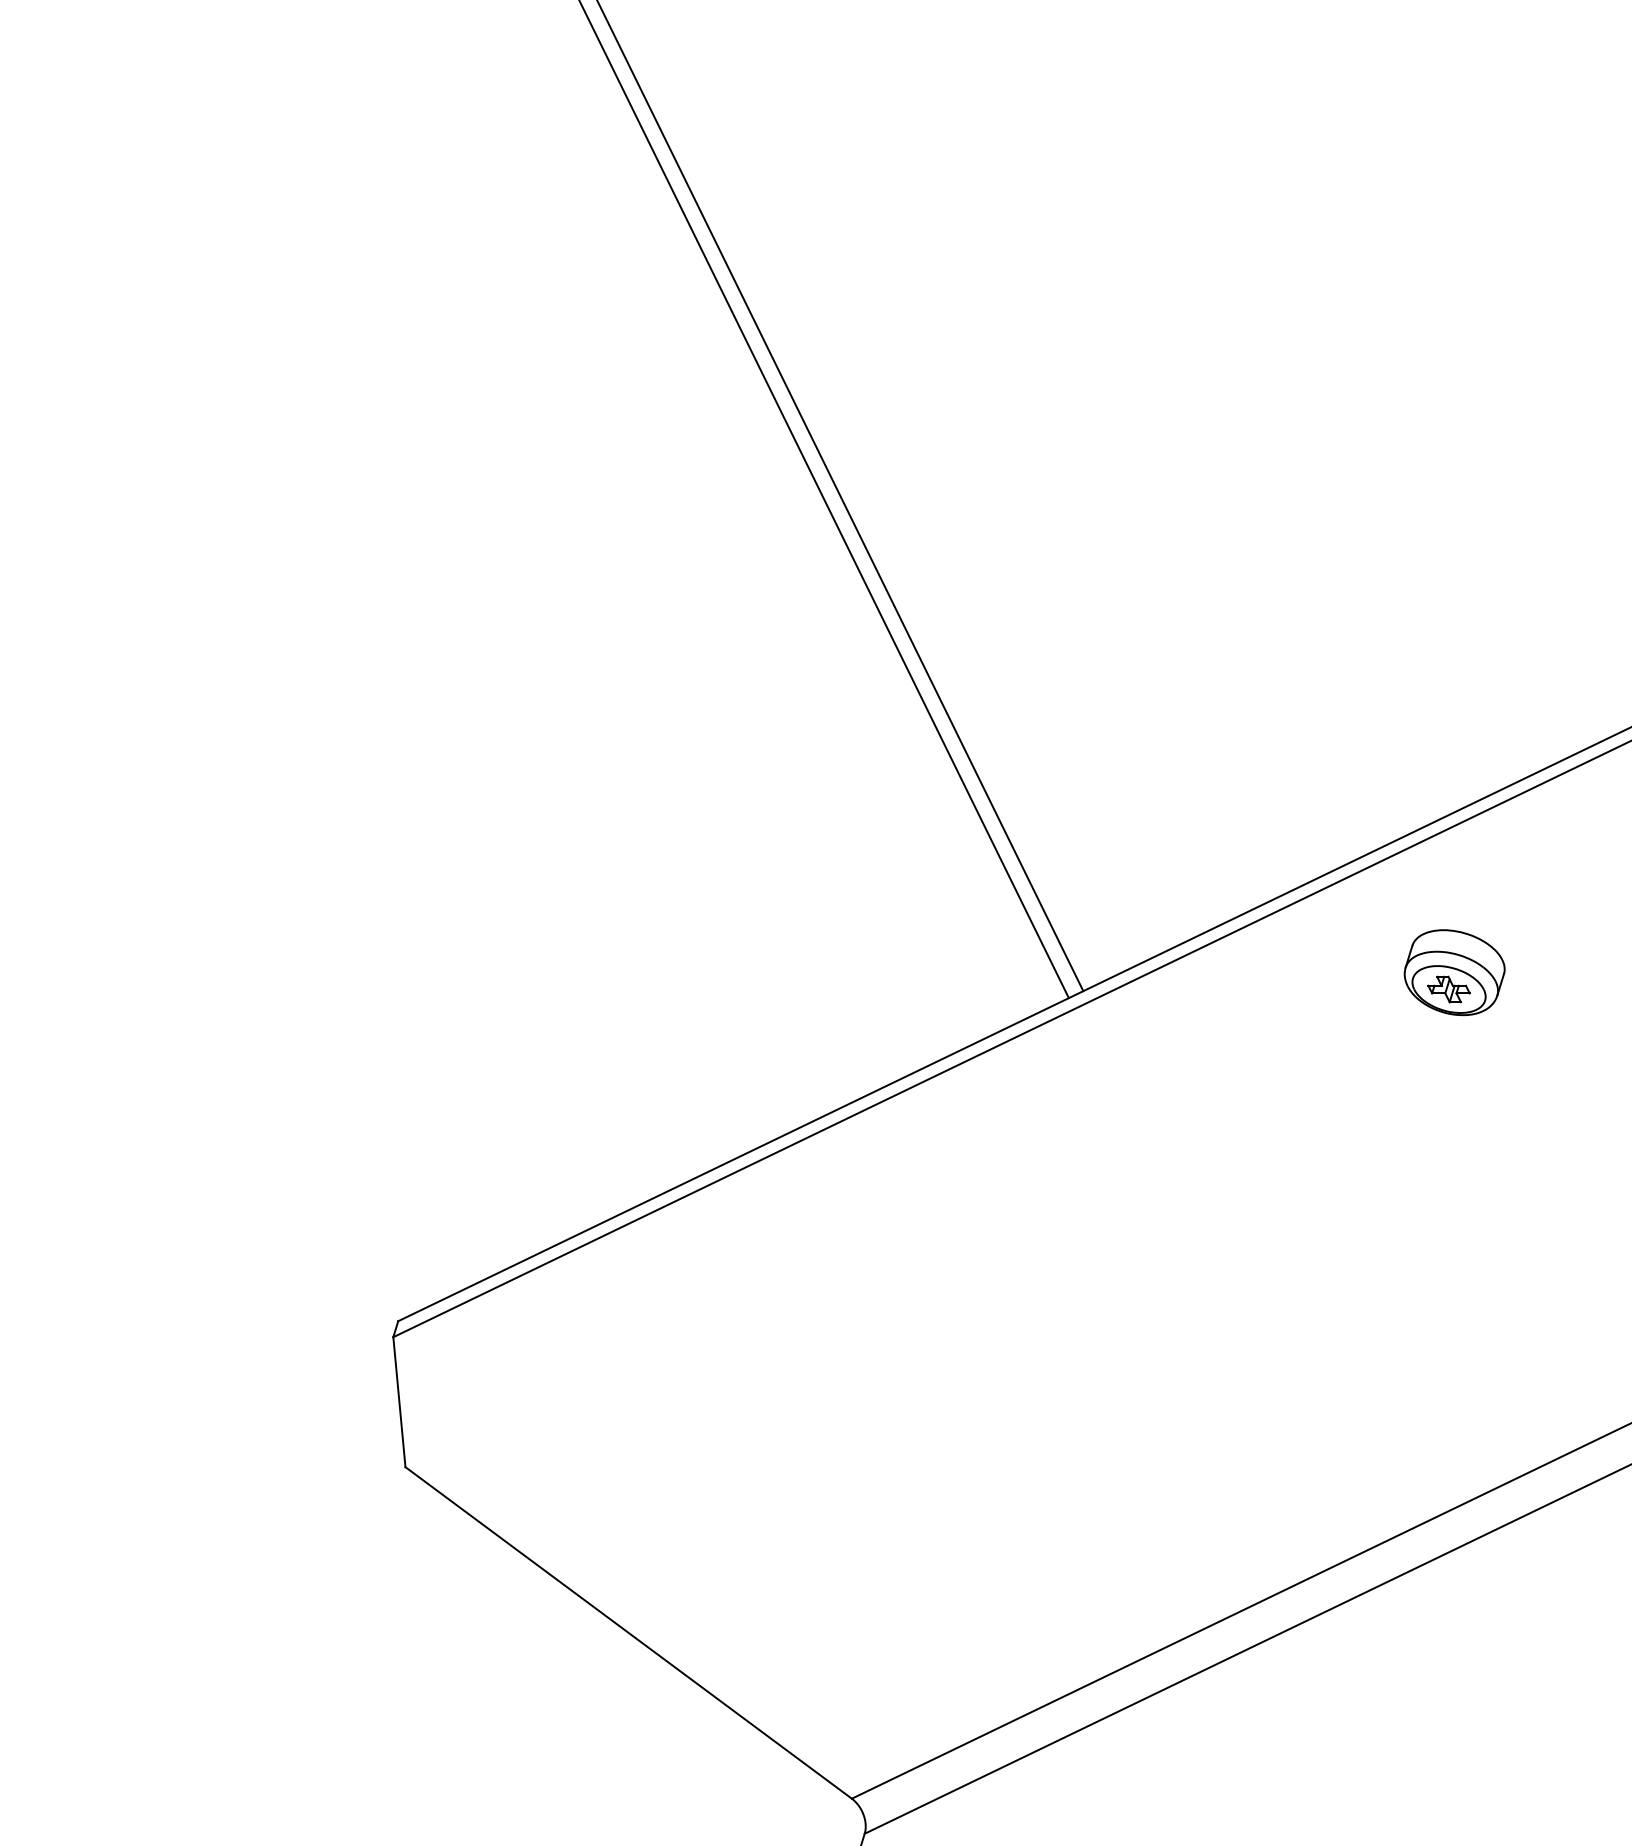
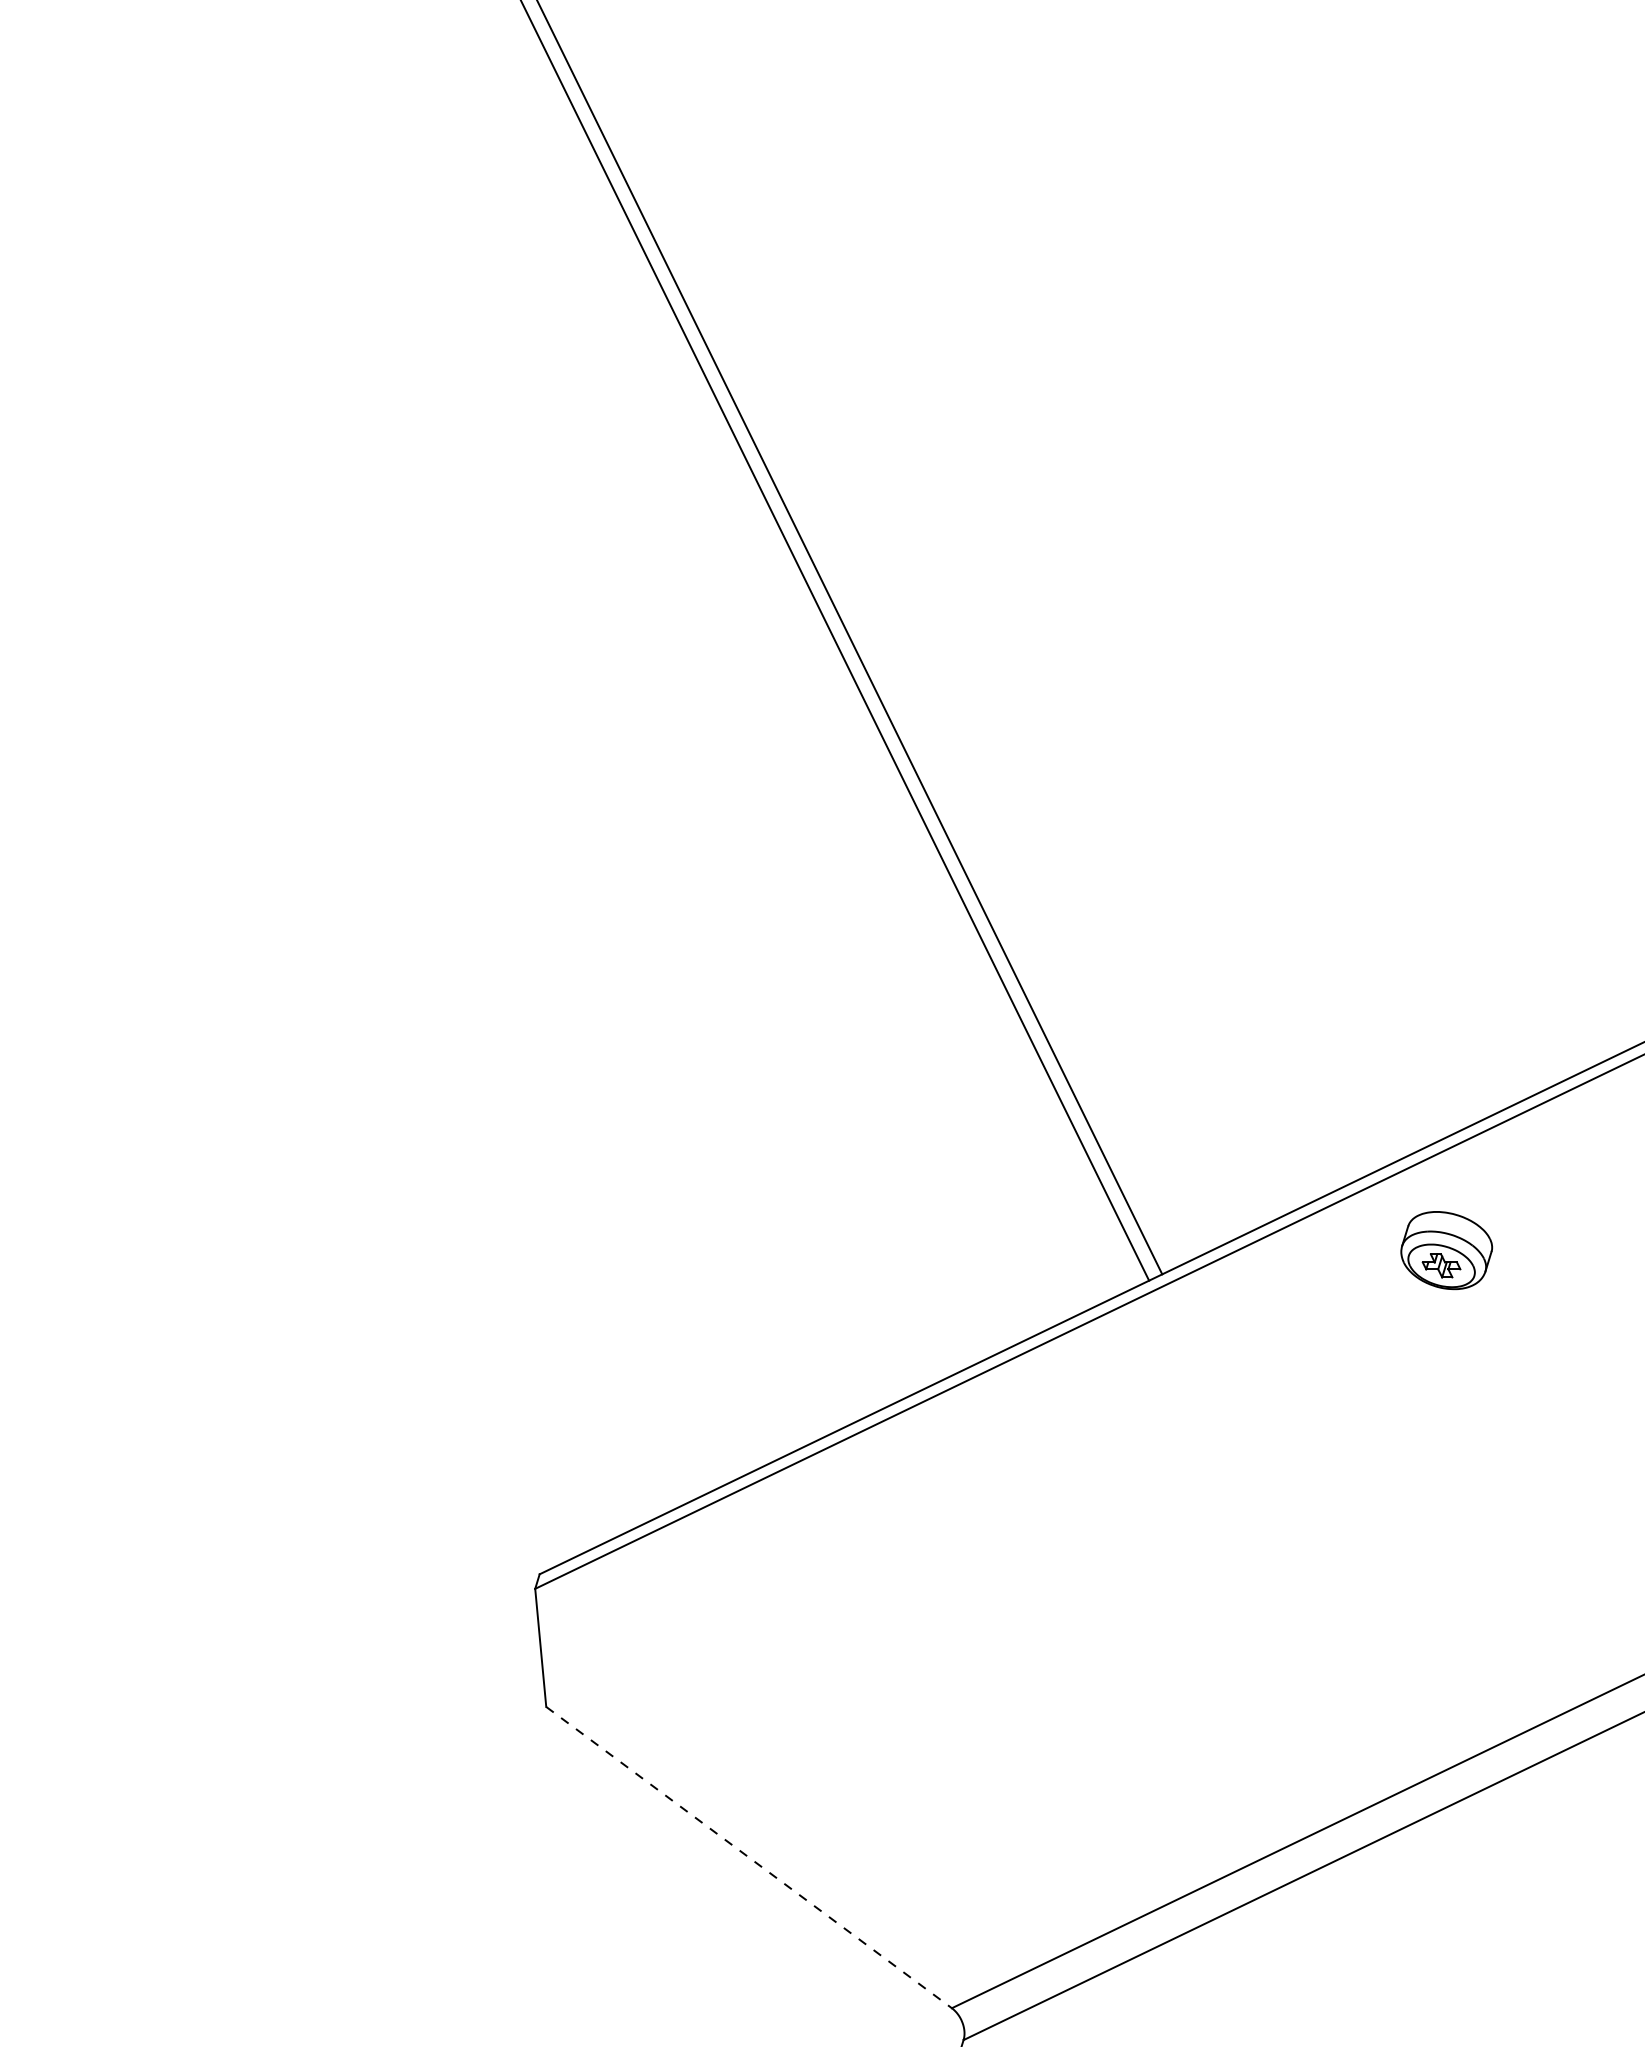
part: (1454, 972) -> (1446, 1250), moved
line: (629, 1632) -> (749, 1857), solid -> dashed

